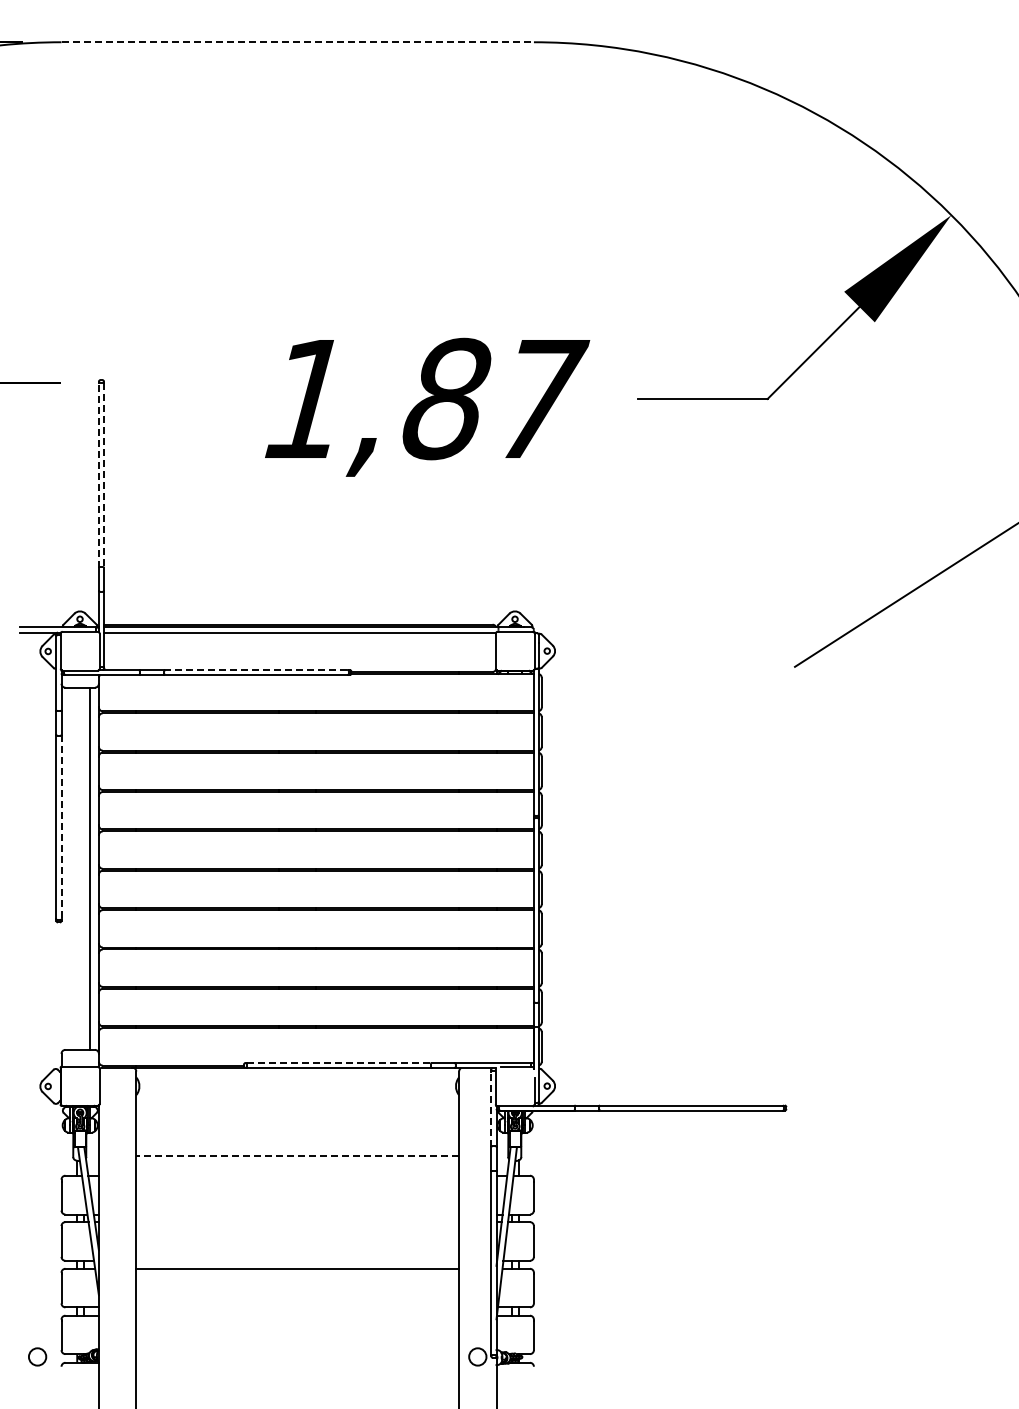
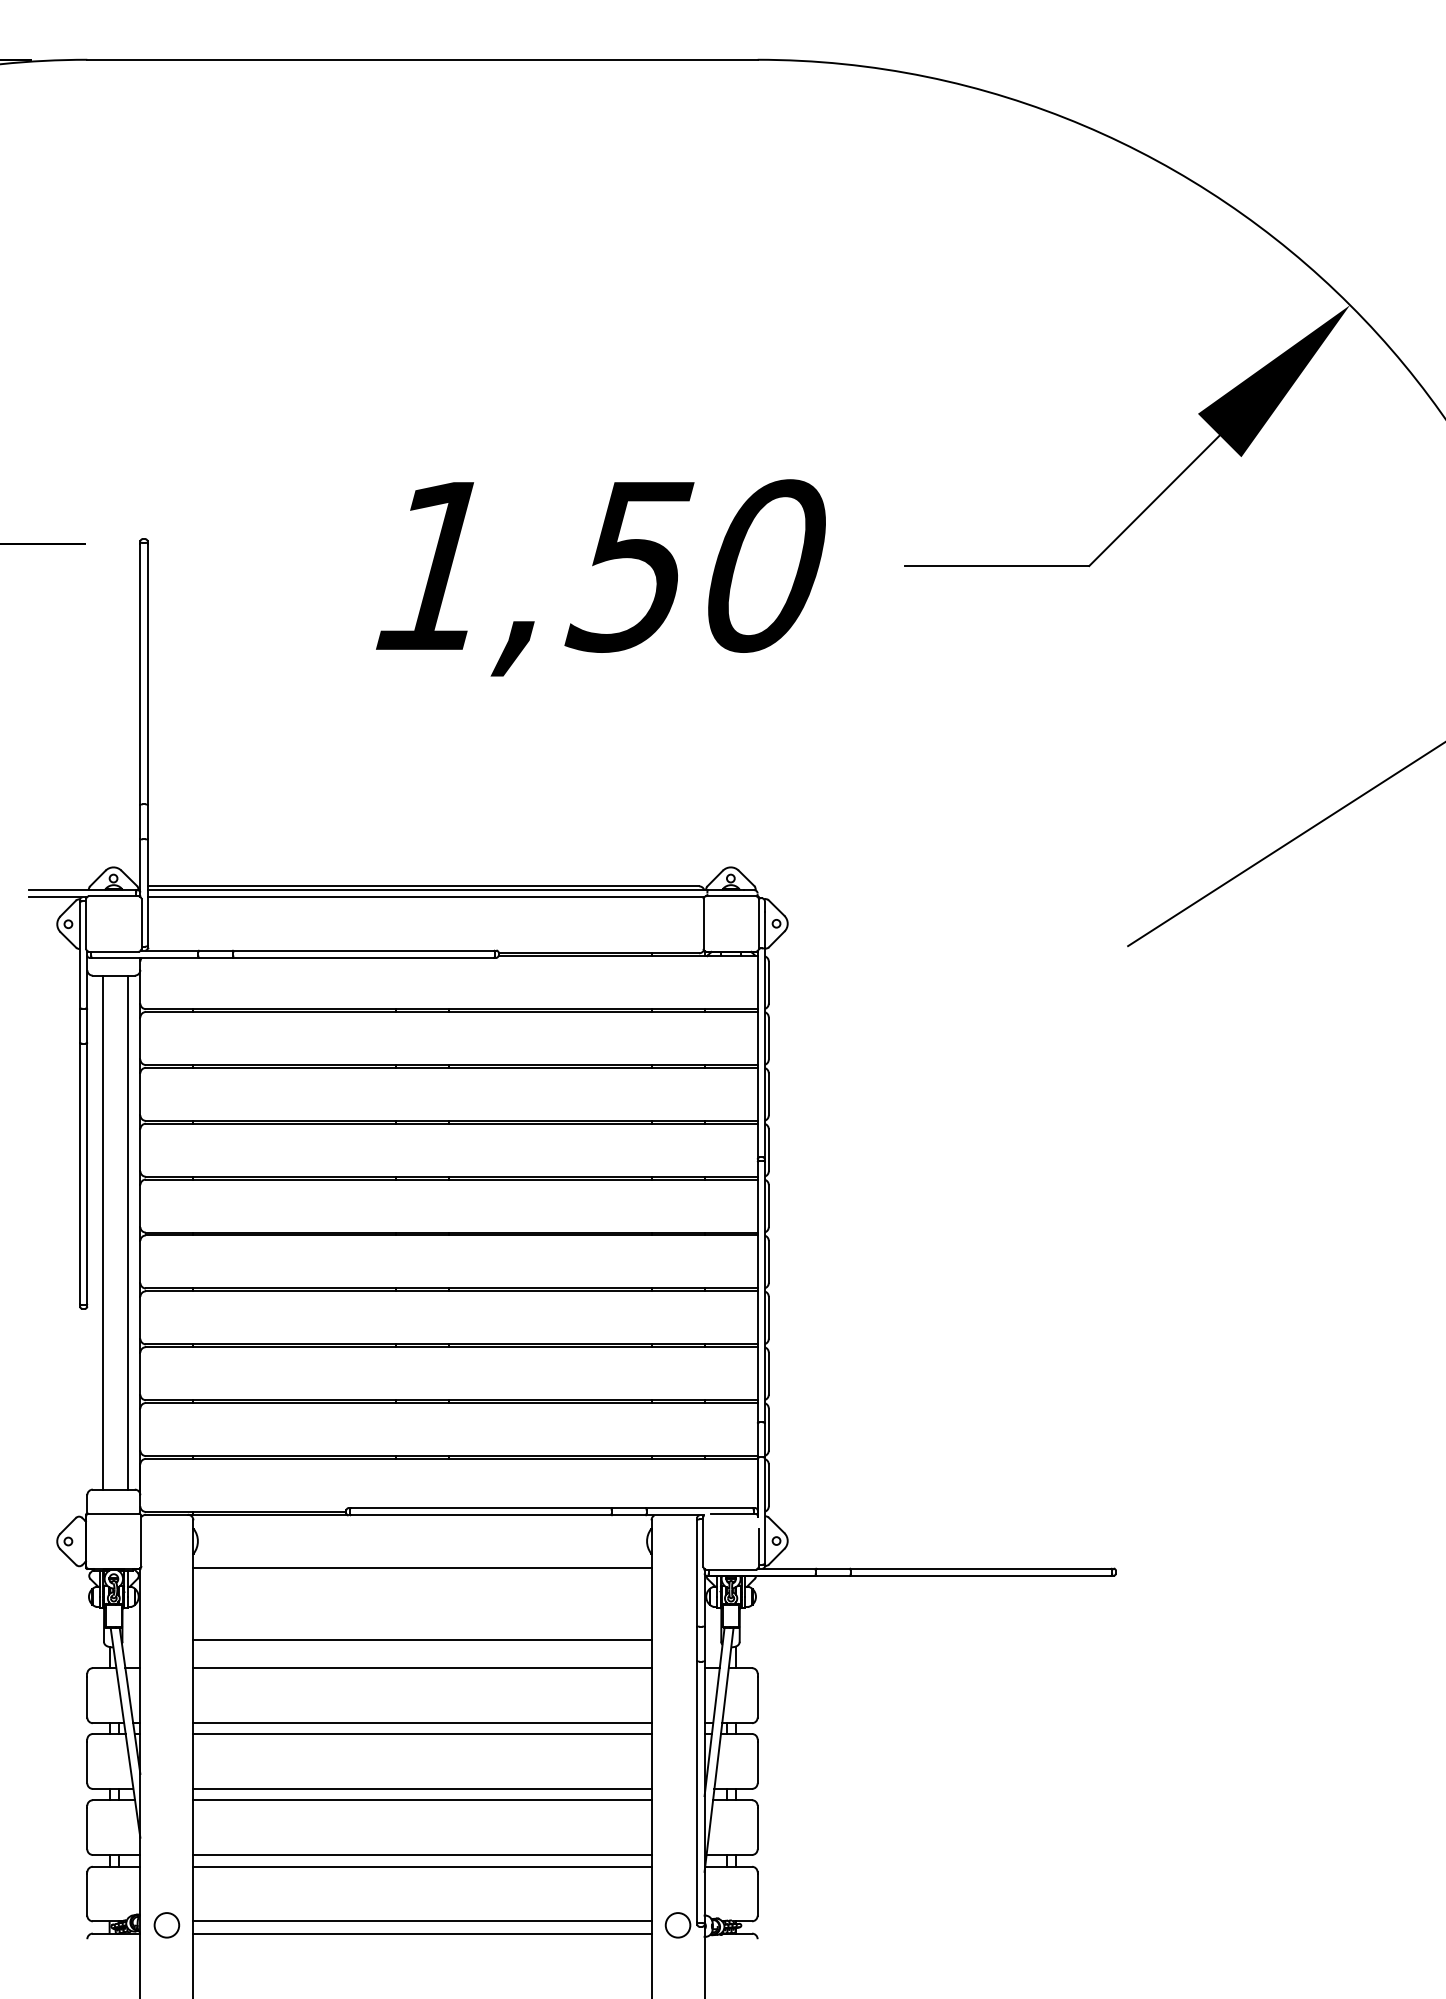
line: (298, 42) -> (423, 60), dashed -> solid
text: (493, 398) -> (700, 565), 1,87 -> 1,50
line: (98, 474) -> (139, 673), dashed -> solid
line: (104, 475) -> (148, 674), dashed -> solid
line: (256, 669) -> (363, 949), dashed -> solid
line: (61, 827) -> (87, 1174), dashed -> solid
line: (72, 868) -> (102, 1232), added
line: (339, 1062) -> (481, 1507), dashed -> solid
line: (297, 1105) -> (422, 1568), added
line: (491, 1109) -> (697, 1574), dashed -> solid
line: (297, 1156) -> (422, 1640), dashed -> solid
line: (297, 1175) -> (422, 1667), added
line: (297, 1214) -> (422, 1723), added
line: (297, 1222) -> (422, 1734), added
line: (297, 1260) -> (422, 1788), added
line: (297, 1307) -> (422, 1855), added
line: (297, 1315) -> (422, 1866), added
line: (297, 1354) -> (422, 1921), added
circle: (37, 1356) -> (166, 1924), moved
line: (297, 1362) -> (422, 1933), added

